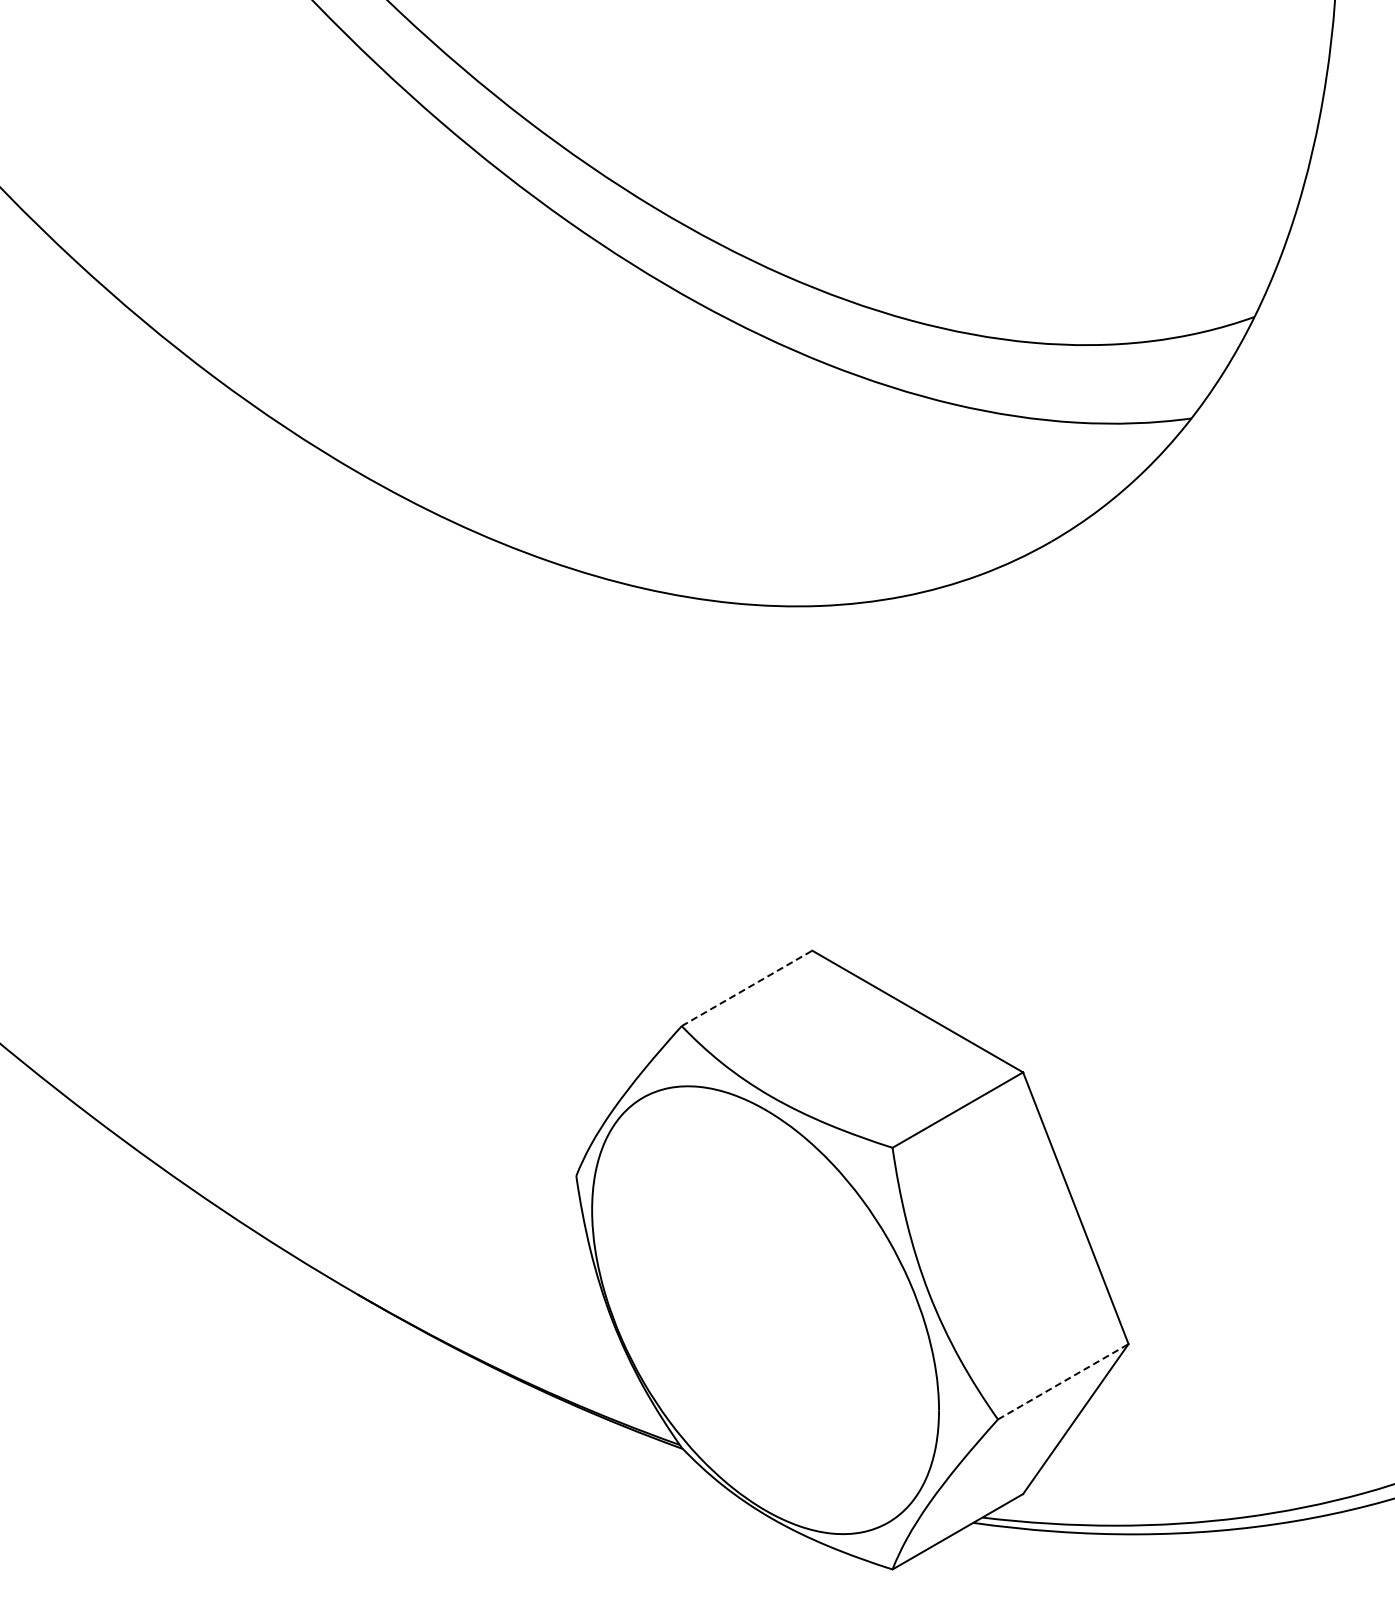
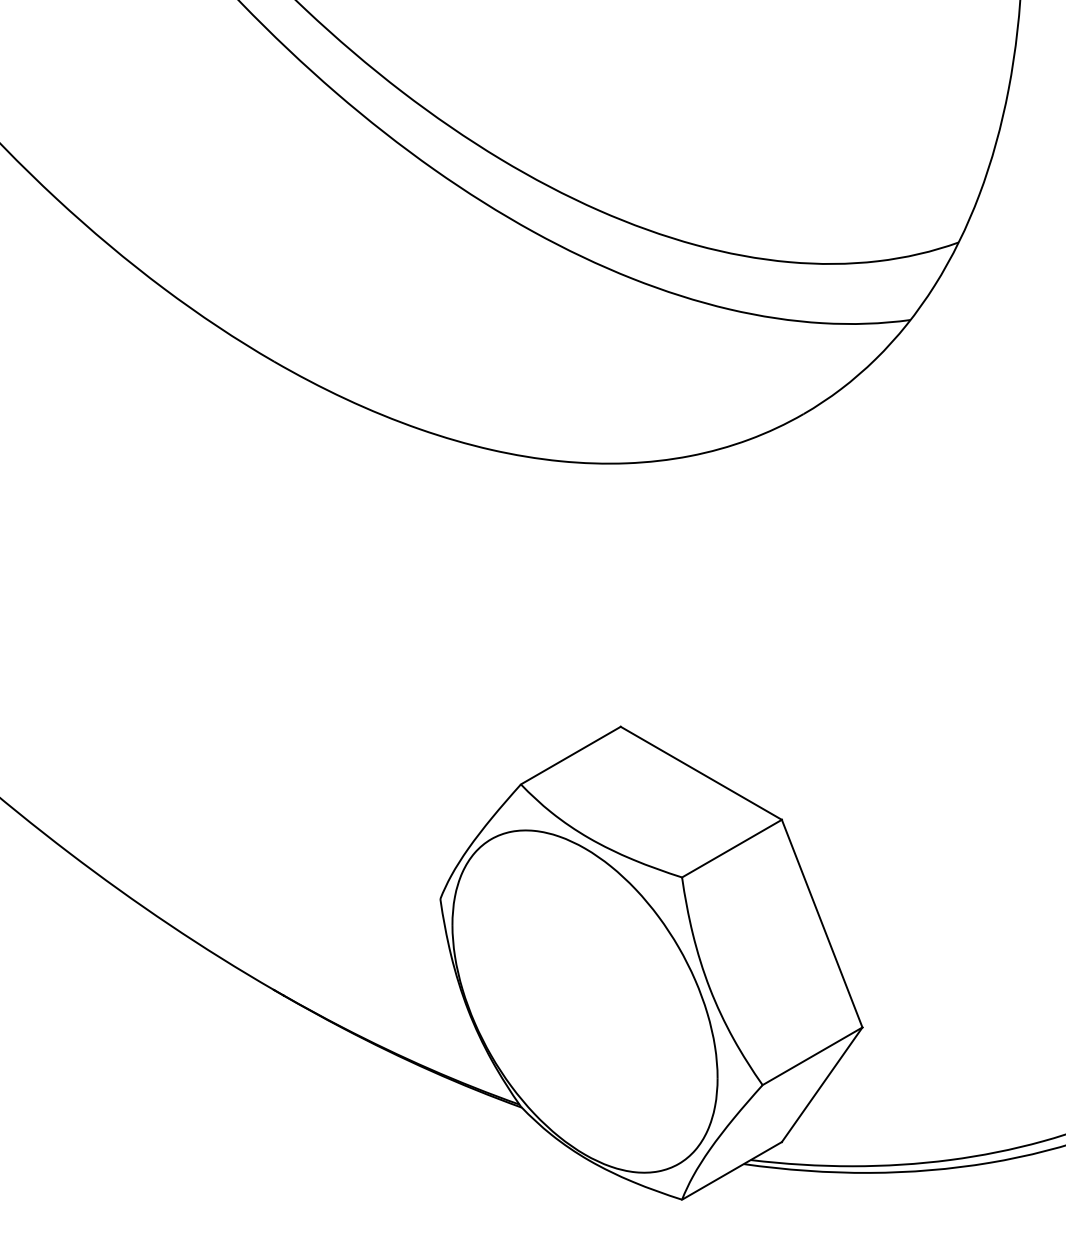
line: (747, 988) -> (571, 755), dashed -> solid
line: (1063, 1381) -> (812, 1056), dashed -> solid

